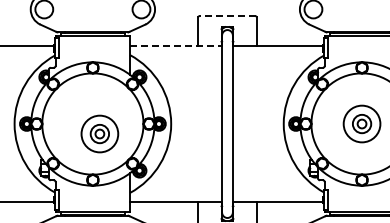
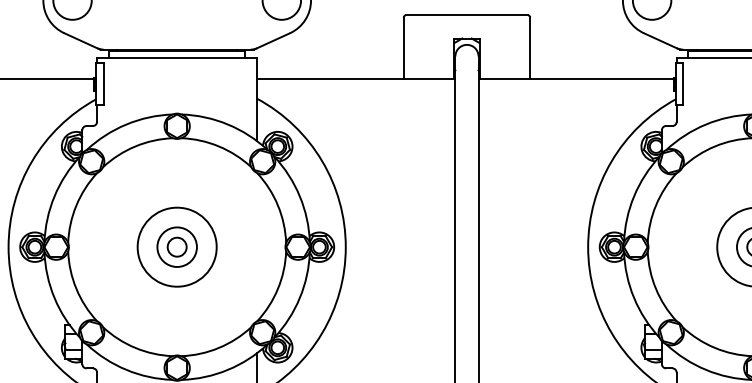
line: (226, 16) -> (464, 15), dashed -> solid
line: (176, 45) -> (357, 78), dashed -> solid
part: (99, 133) -> (176, 246), moved

